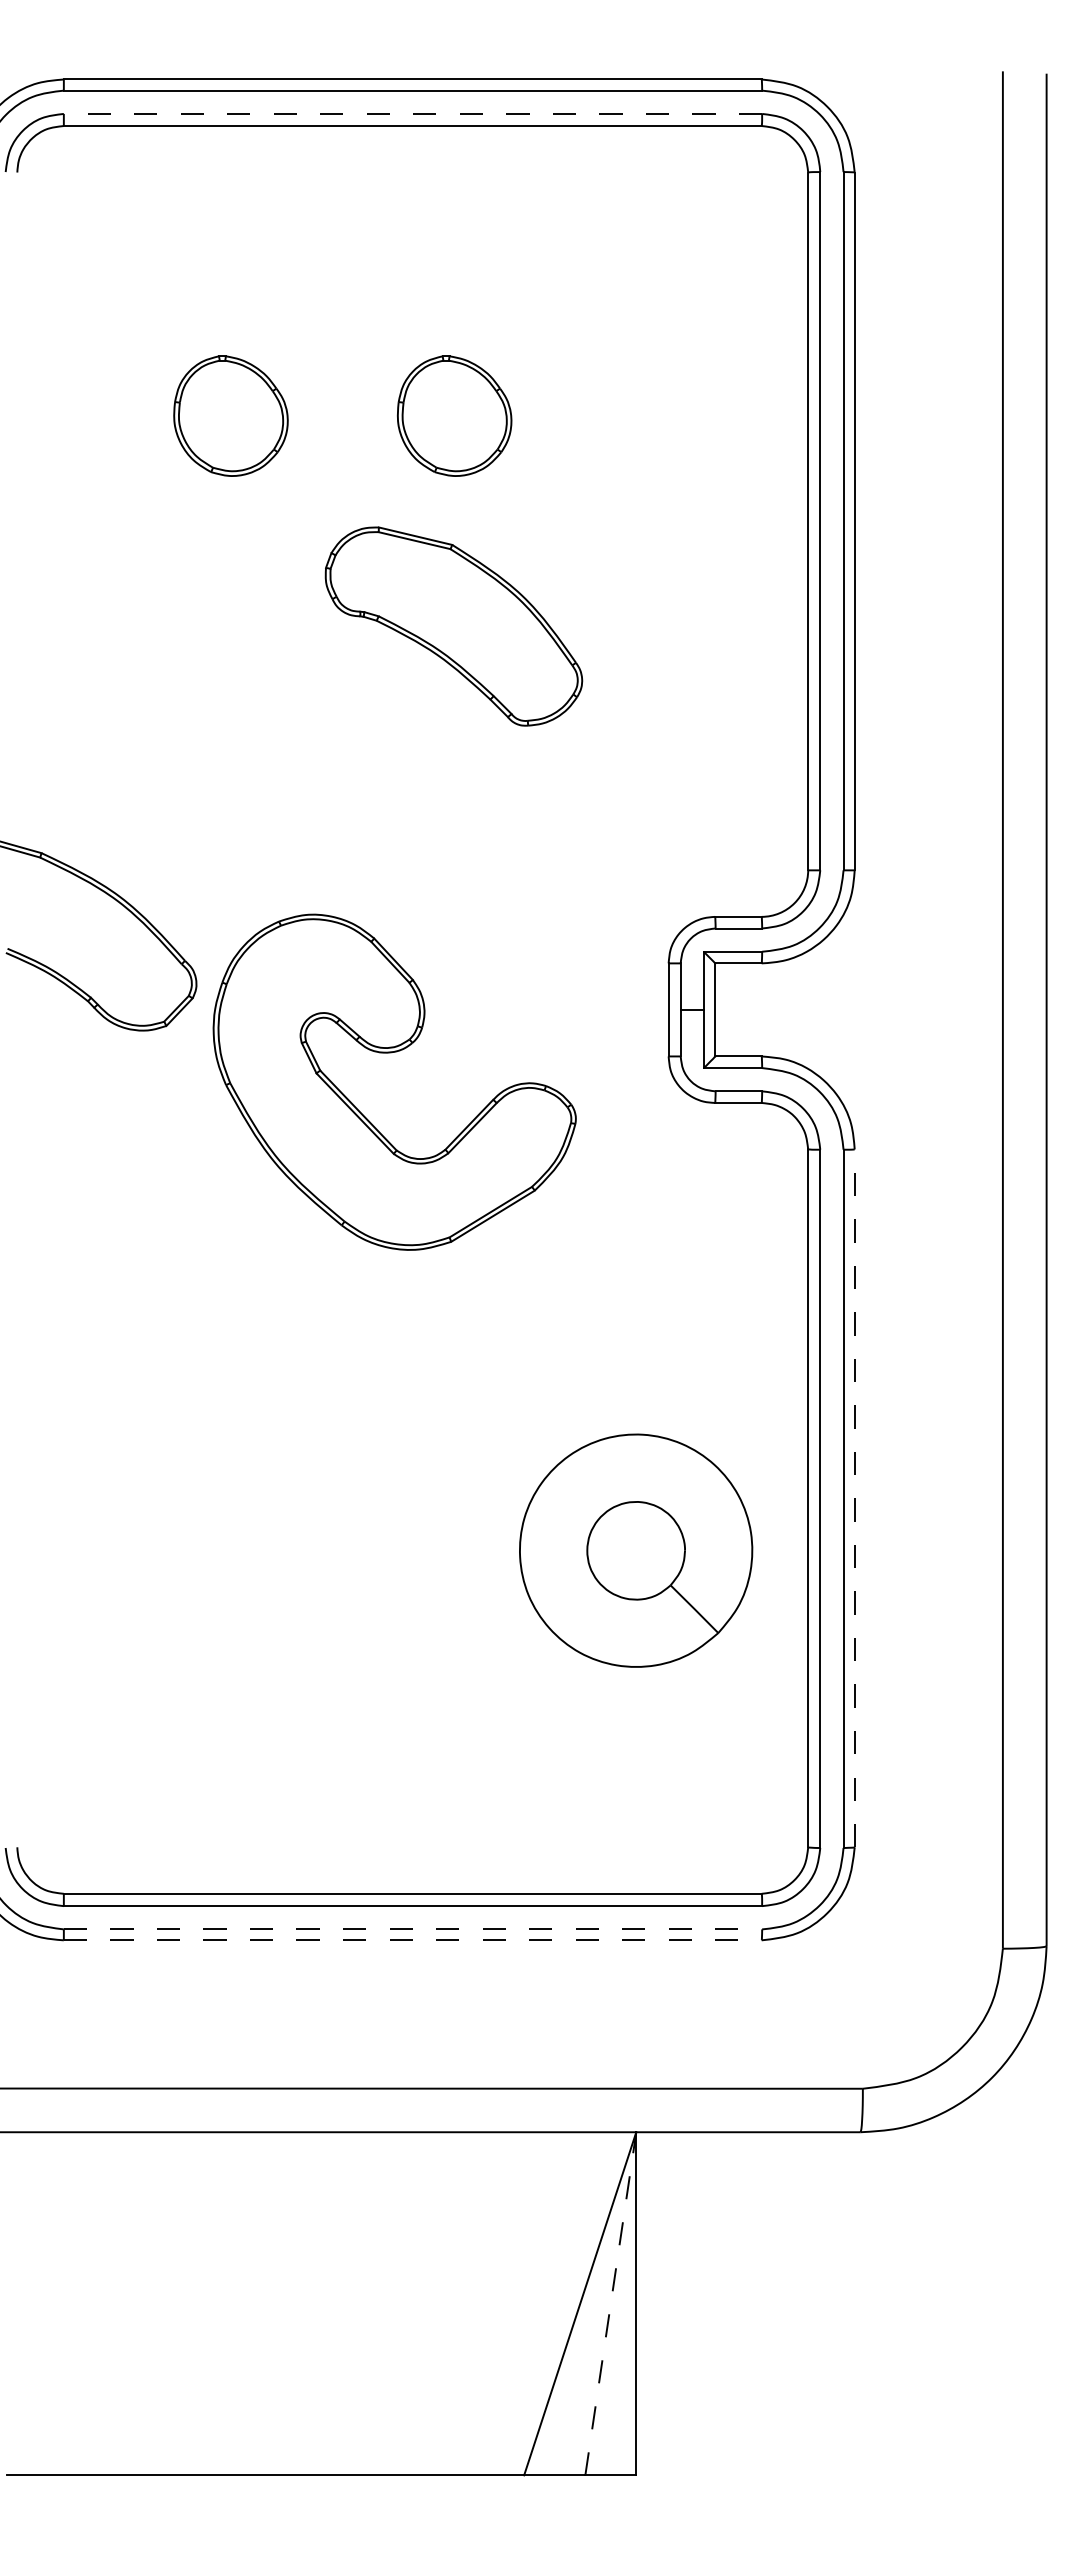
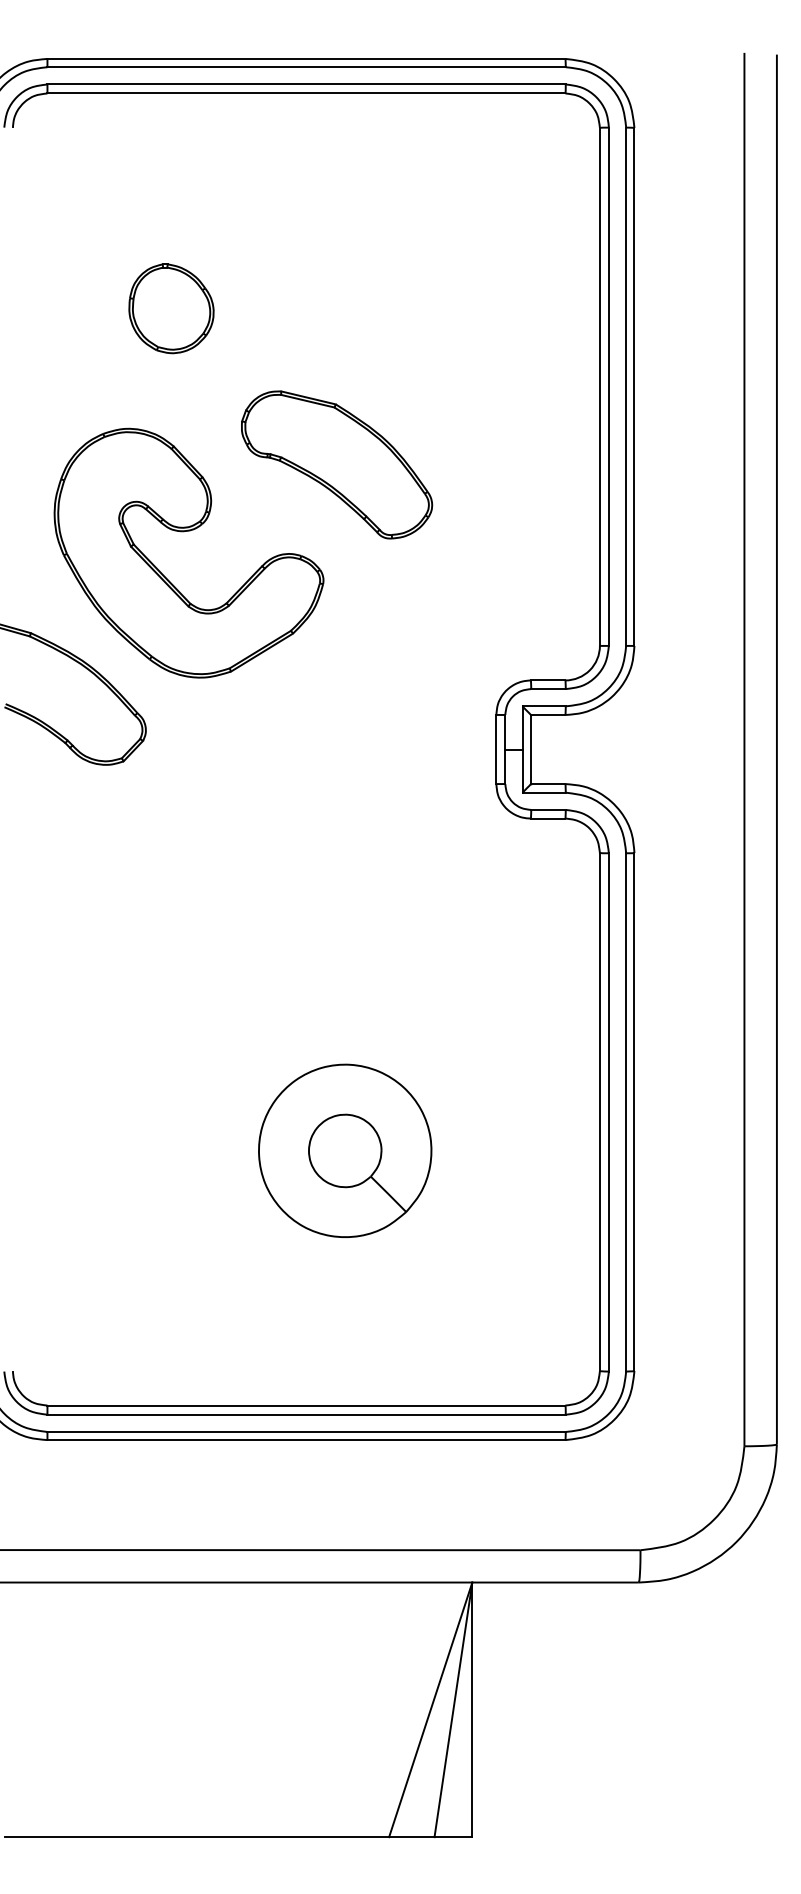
line: (412, 113) -> (306, 84), dashed -> solid
part: (454, 415) -> (337, 308), removed
part: (387, 1054) -> (183, 532), moved
line: (854, 1498) -> (634, 1112), dashed -> solid
part: (636, 1550) -> (345, 1150), moved
line: (414, 1928) -> (307, 1431), dashed -> solid
line: (412, 1940) -> (306, 1440), dashed -> solid
line: (610, 2303) -> (453, 1709), dashed -> solid

